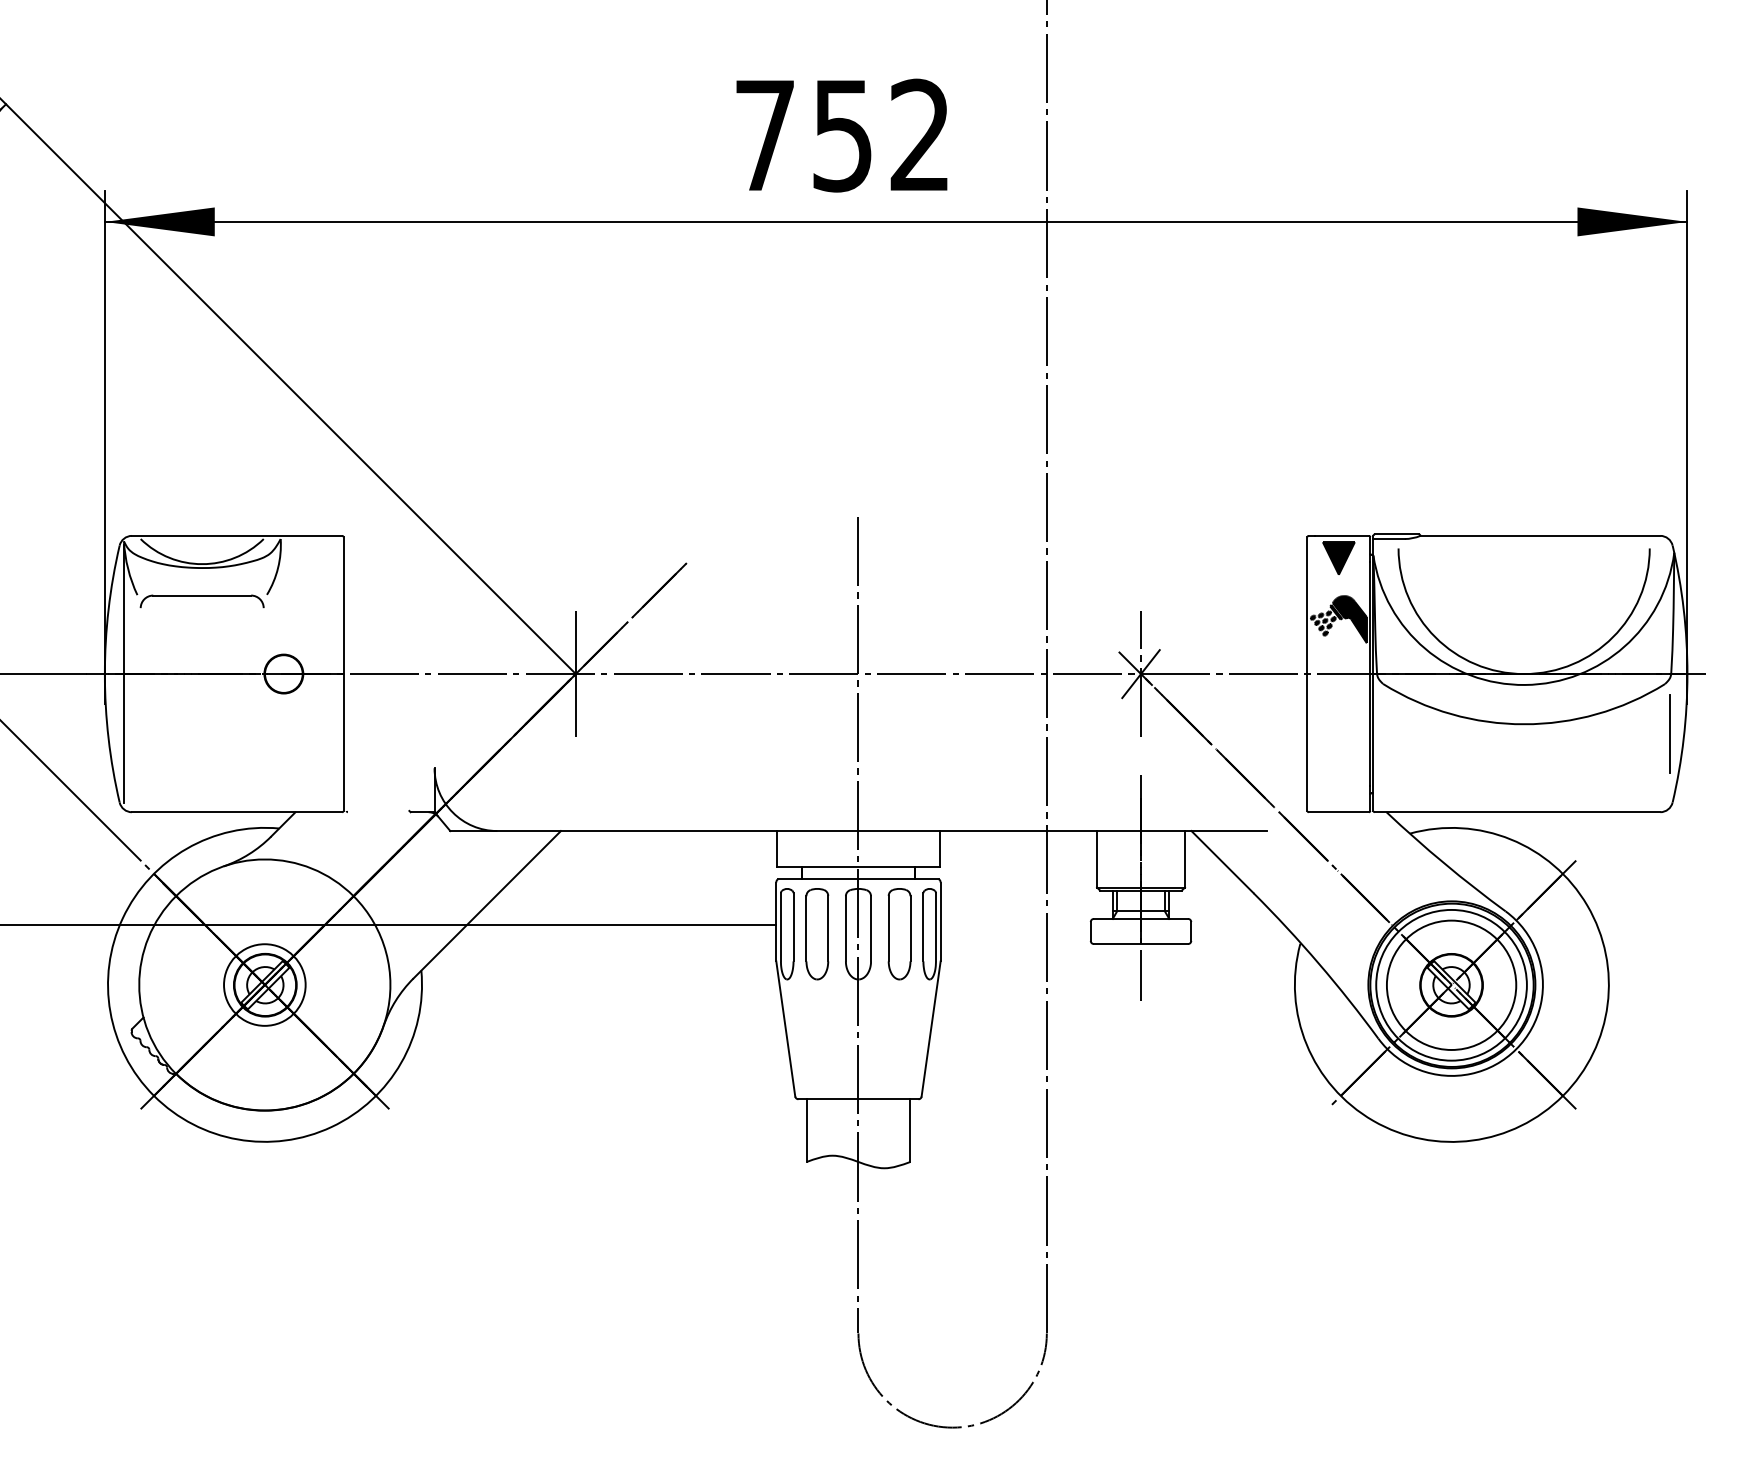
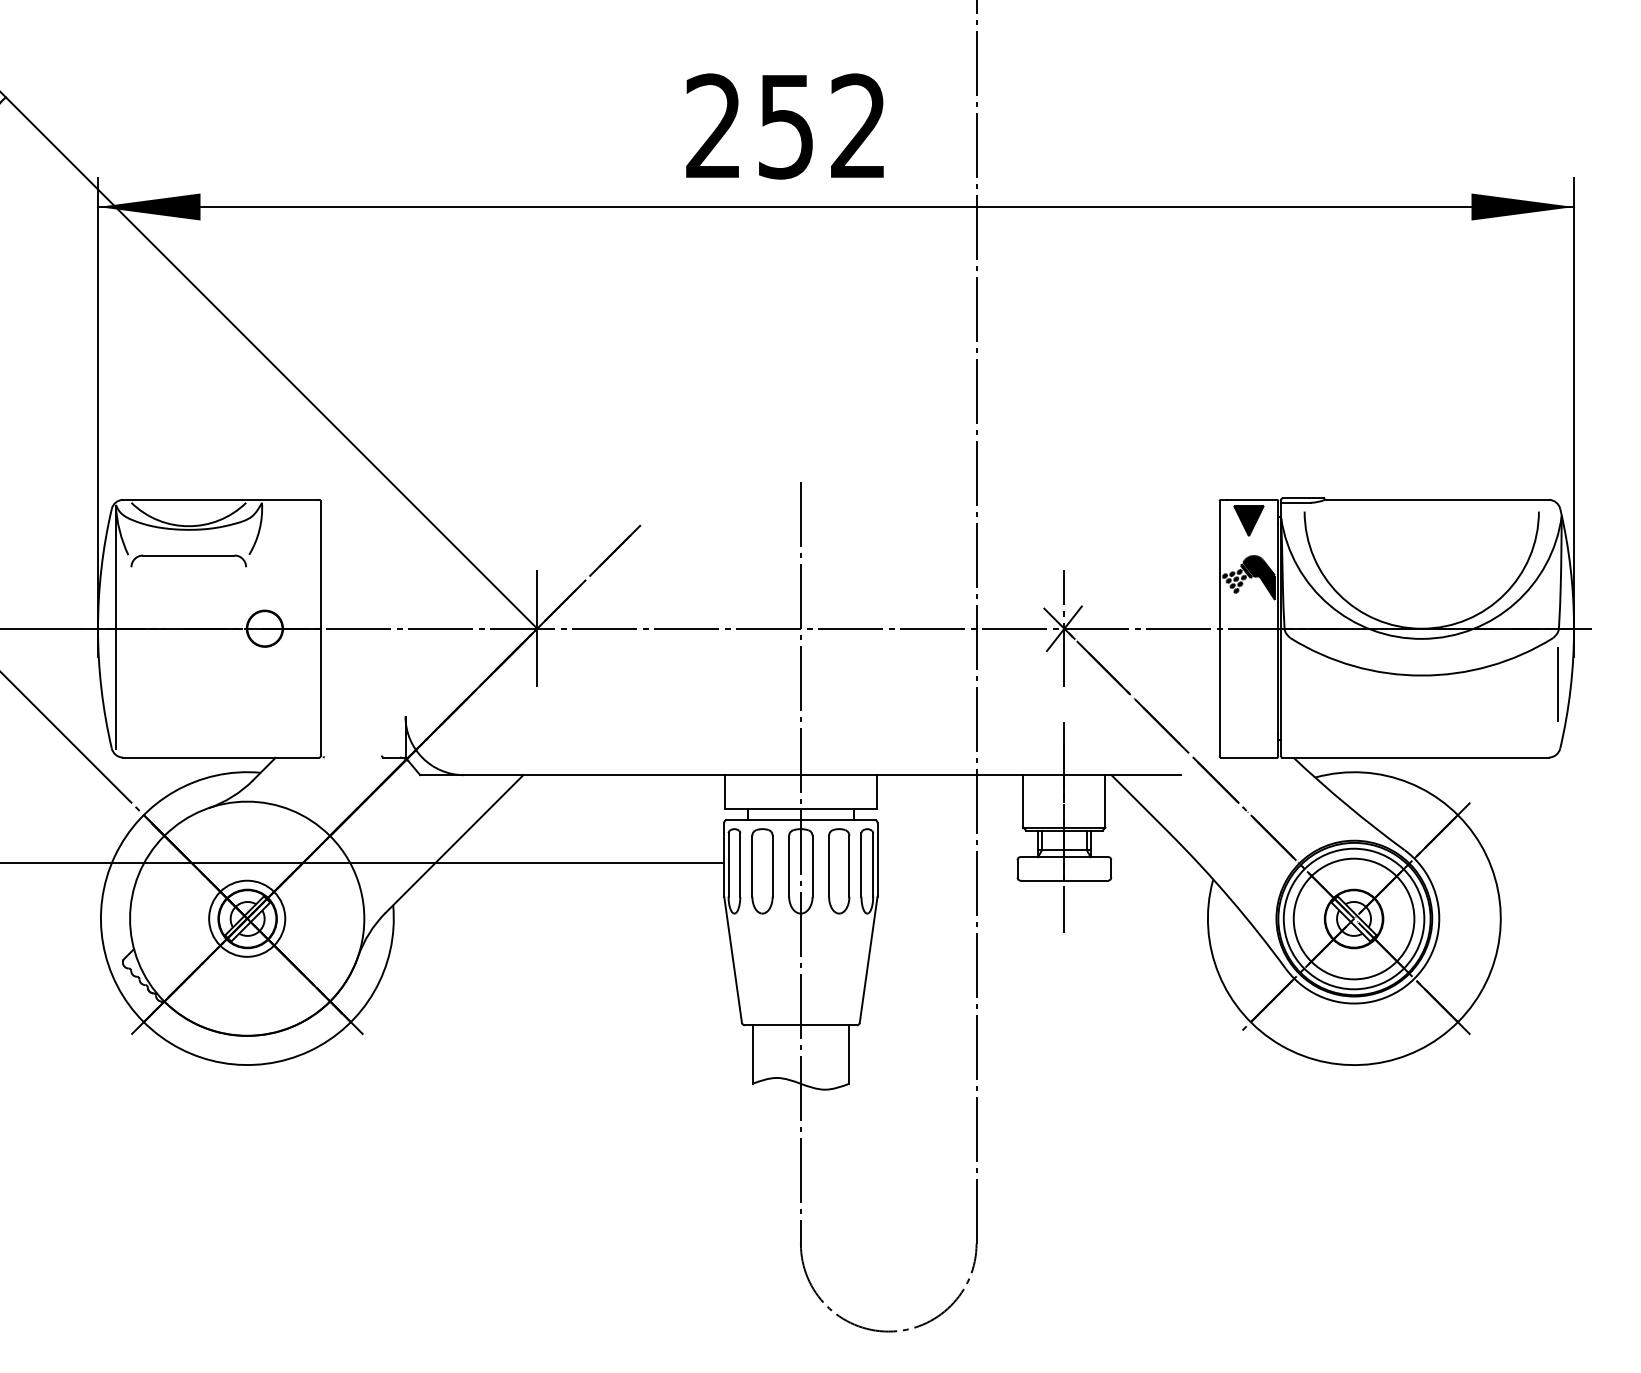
text: (764, 134) -> (713, 125), 752 -> 252

